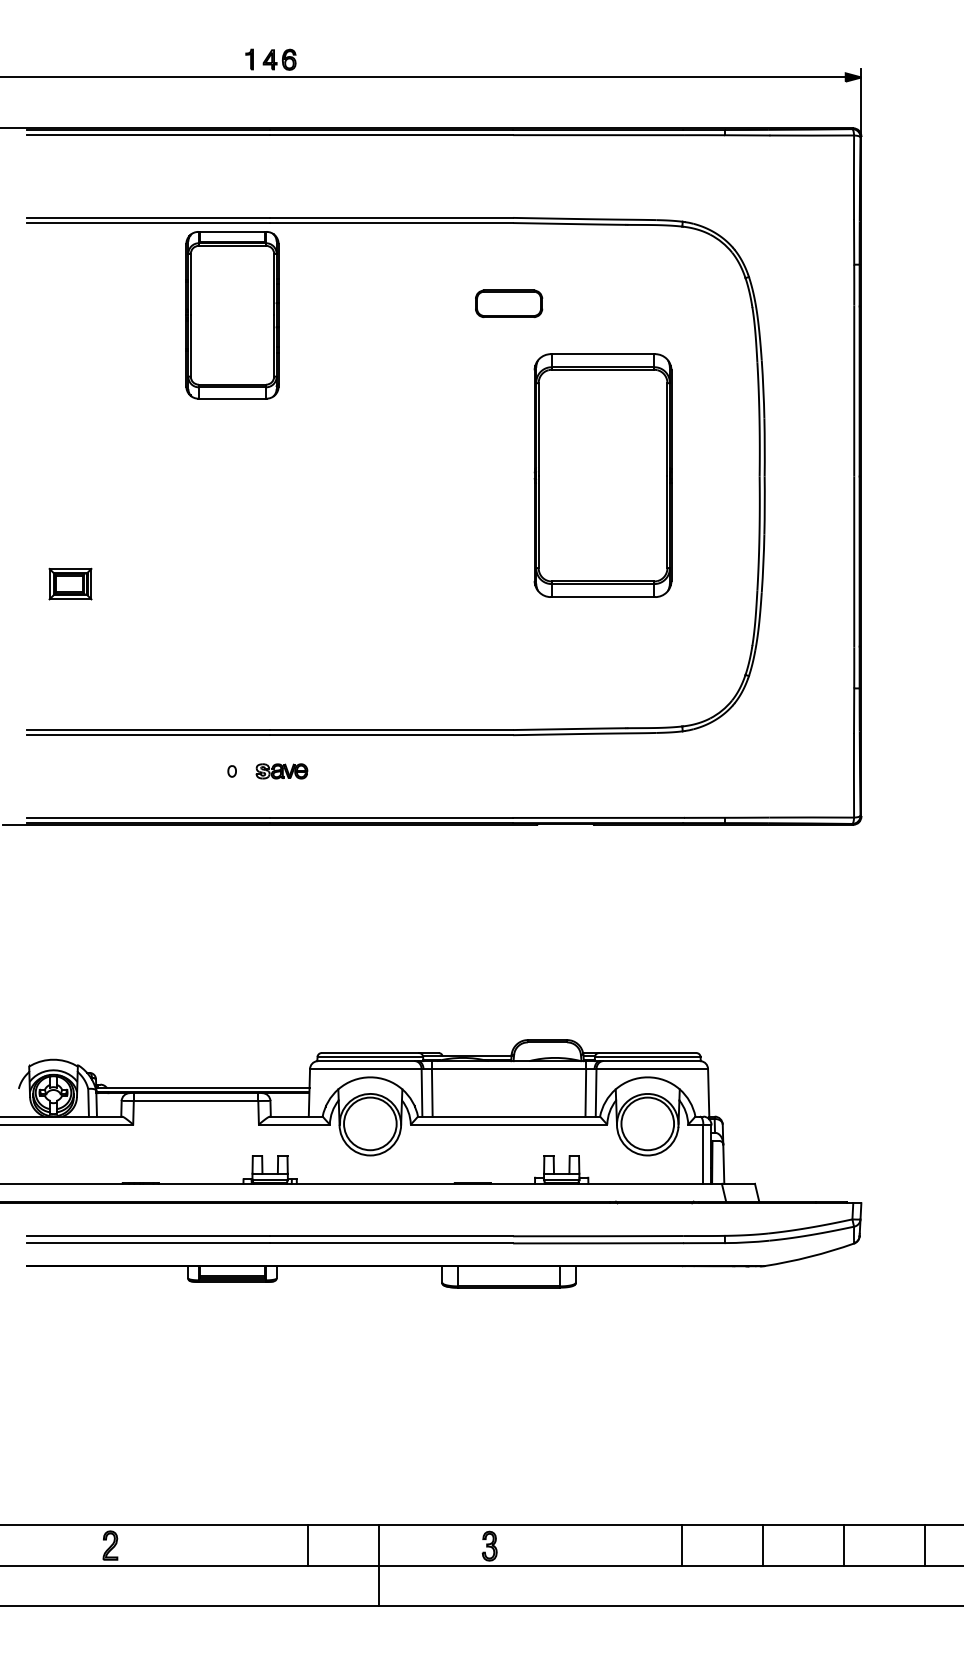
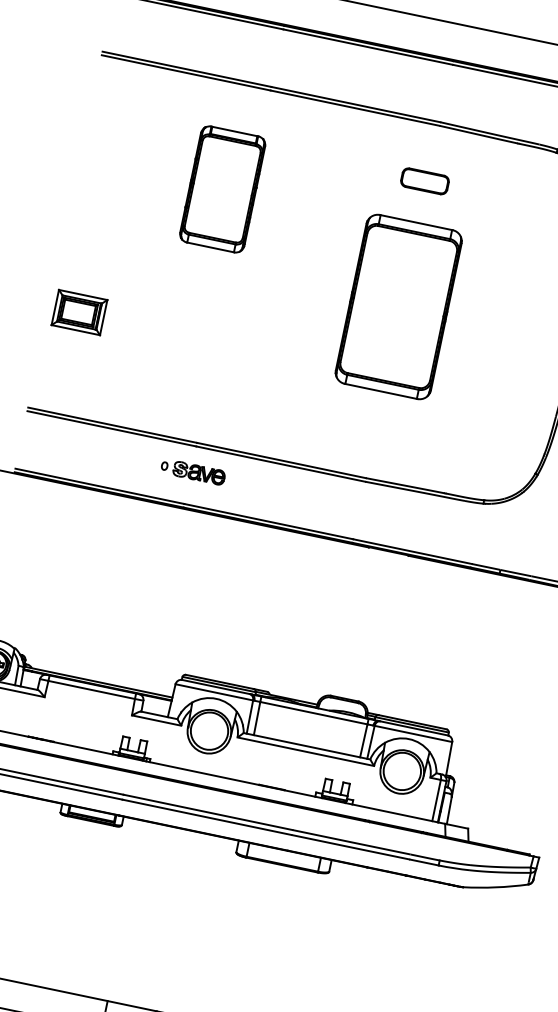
part: (232, 315) -> (222, 189), moved
part: (602, 475) -> (398, 306), moved
part: (70, 583) -> (79, 312), size x1.67
part: (281, 771) -> (198, 473), size x1.43

